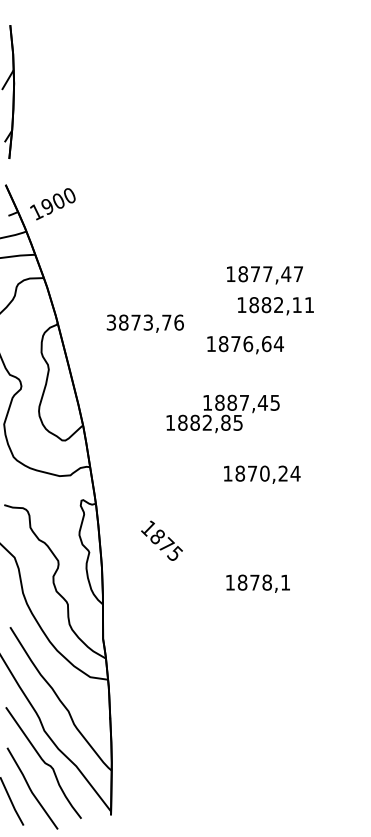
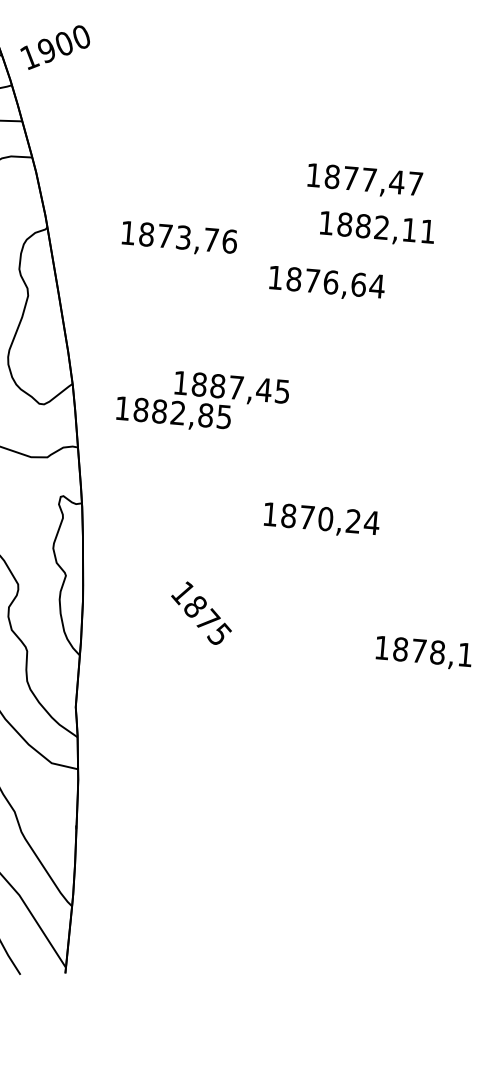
text: (110, 322) -> (126, 232), 3873,76 -> 1873,76
text: (222, 413) -> (201, 400), moved
text: (262, 474) -> (322, 519), moved
text: (161, 540) -> (200, 612), moved
text: (257, 583) -> (422, 652), moved

